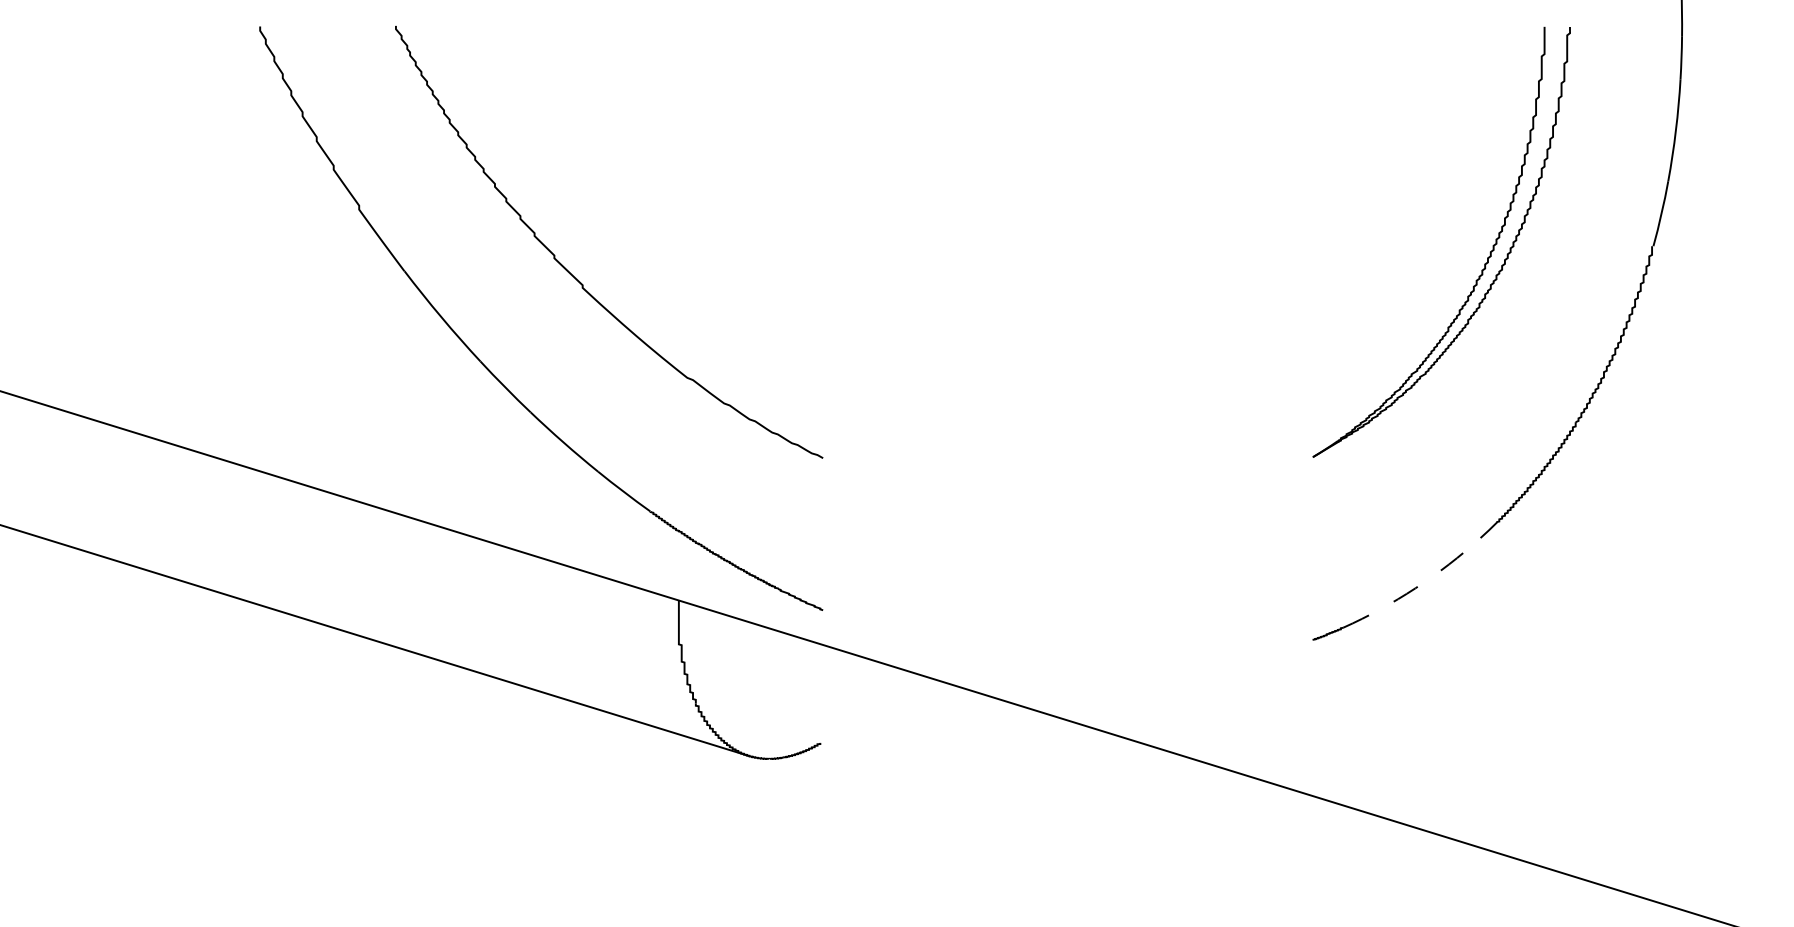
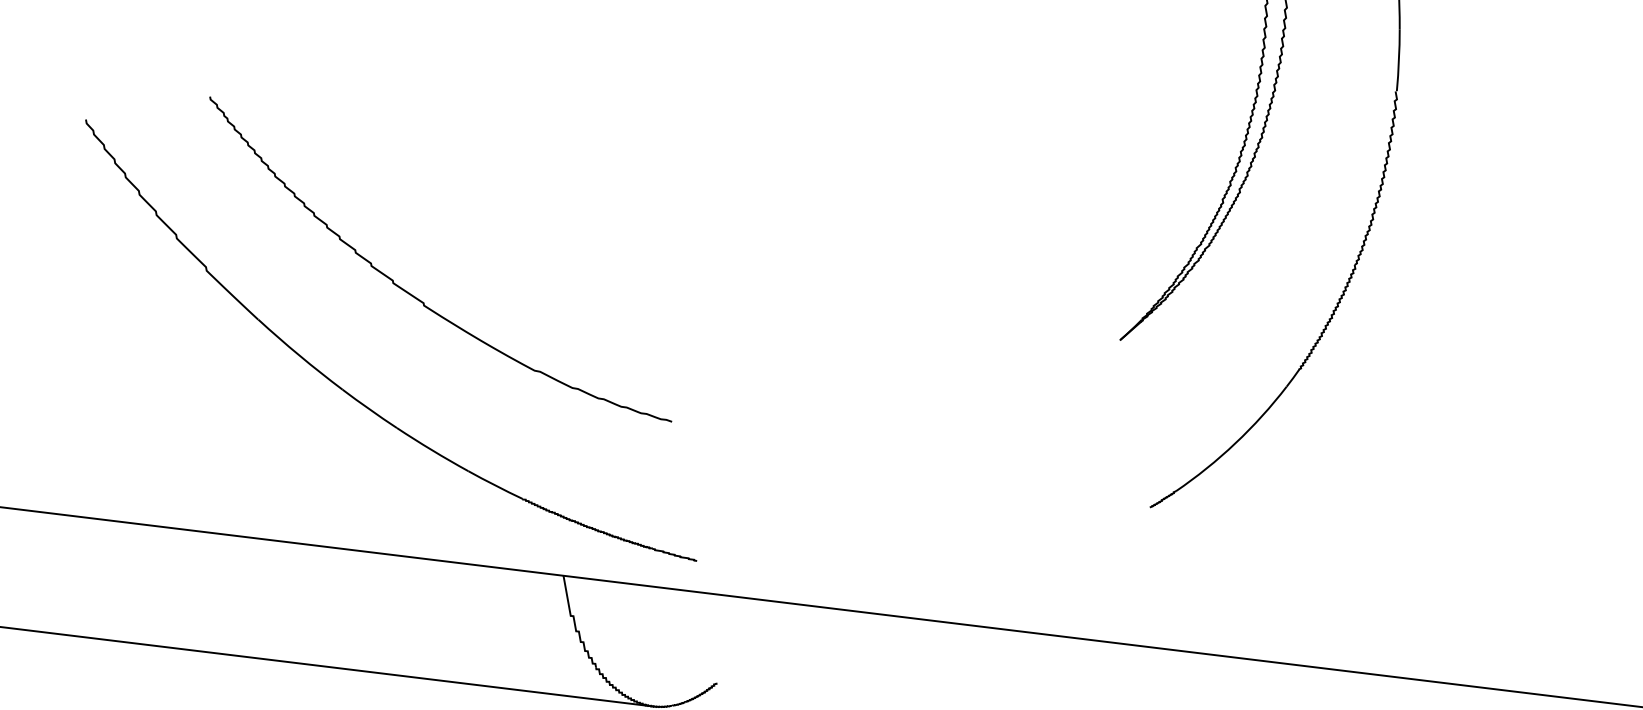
arc: (1415, 588) -> (1235, 443), dashed -> solid

